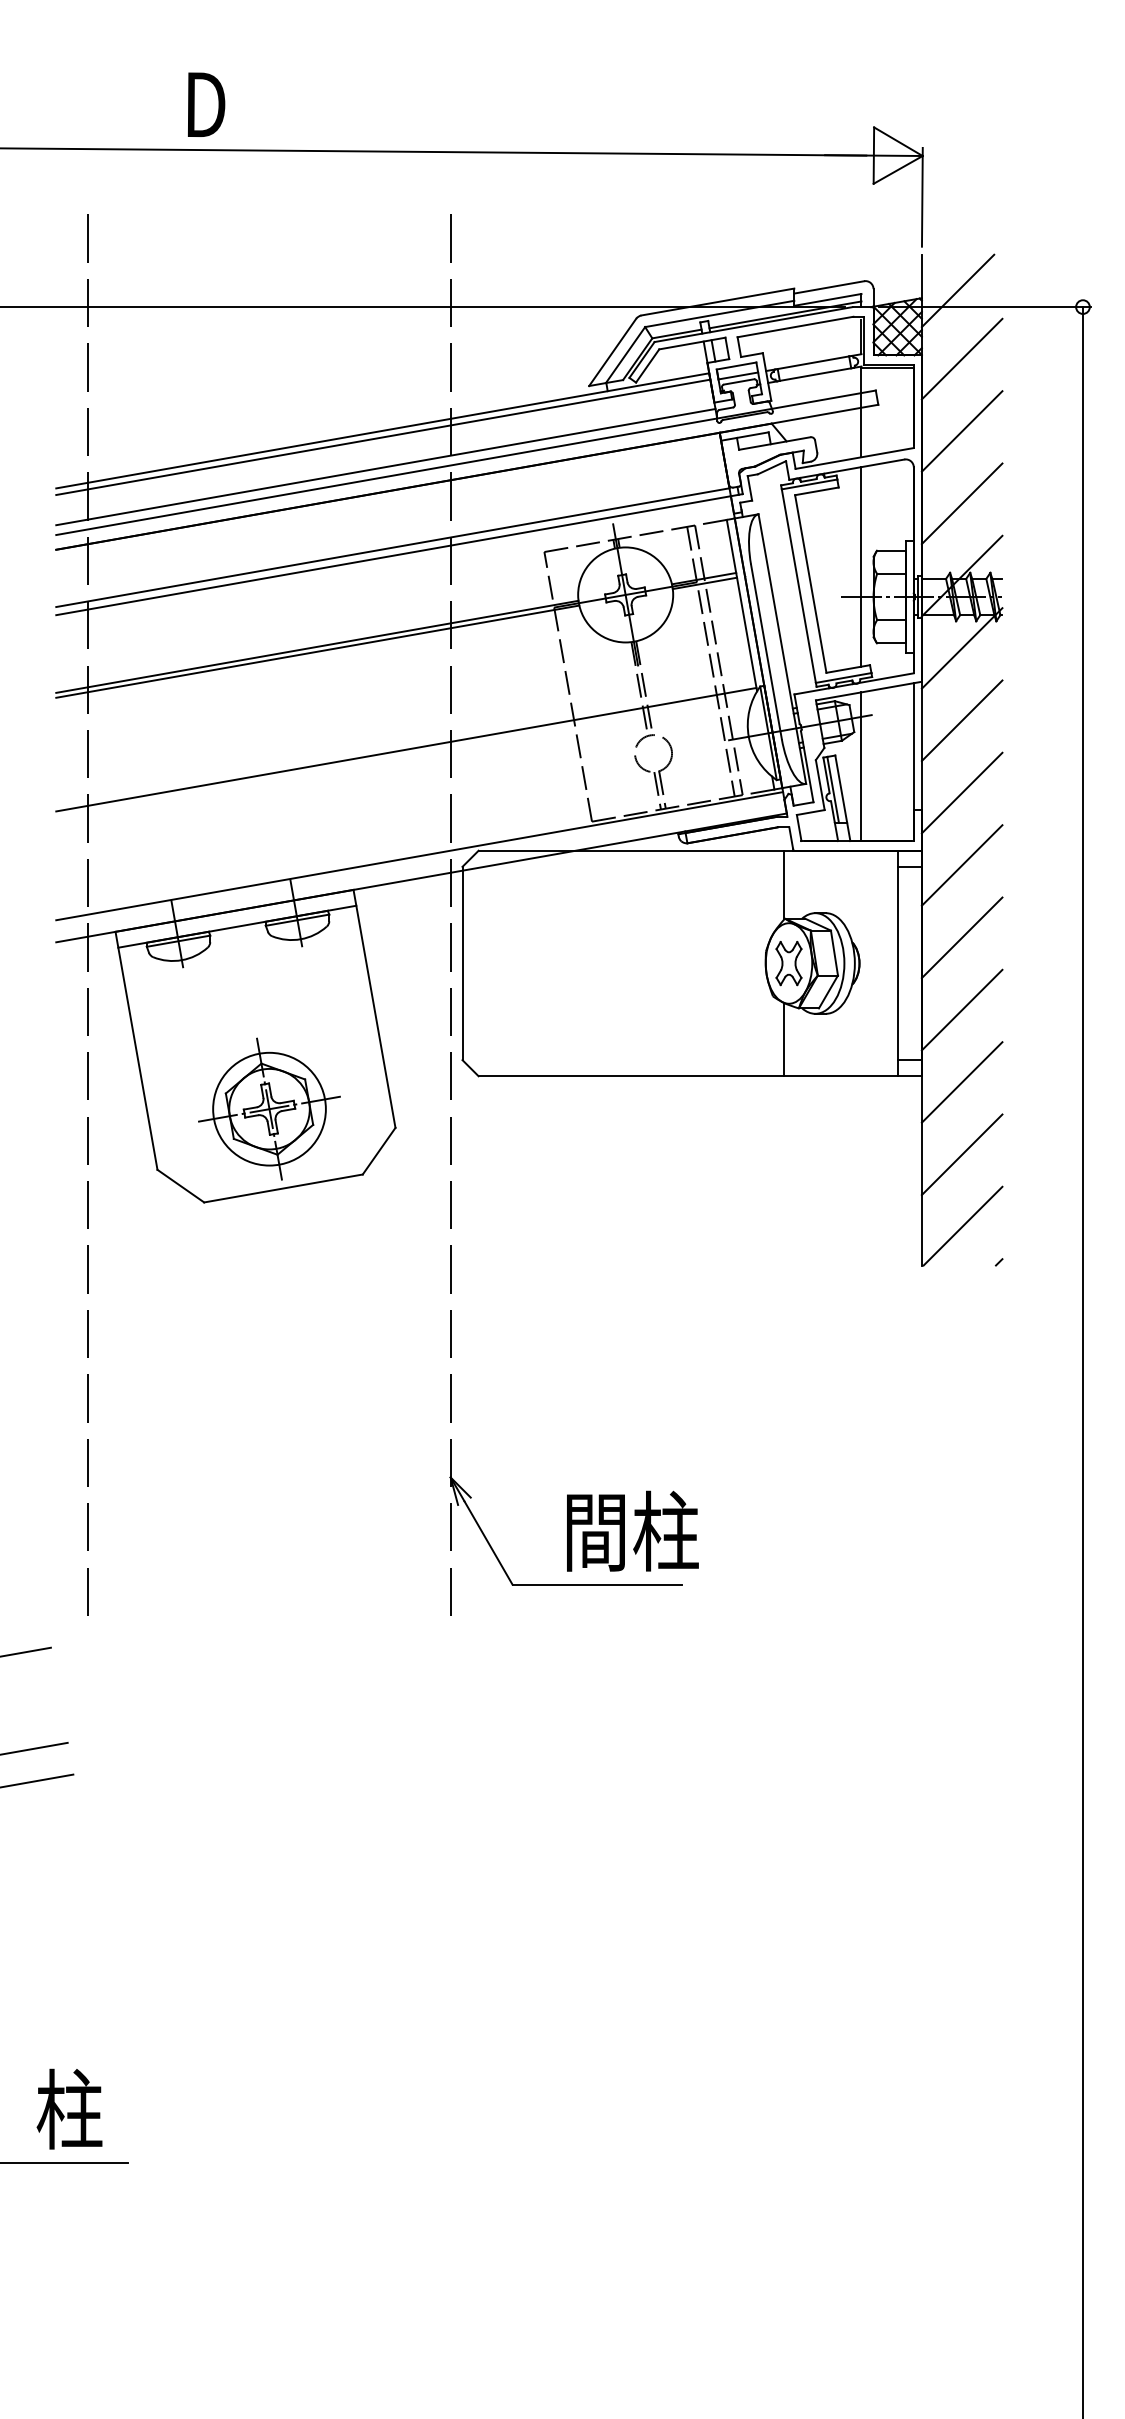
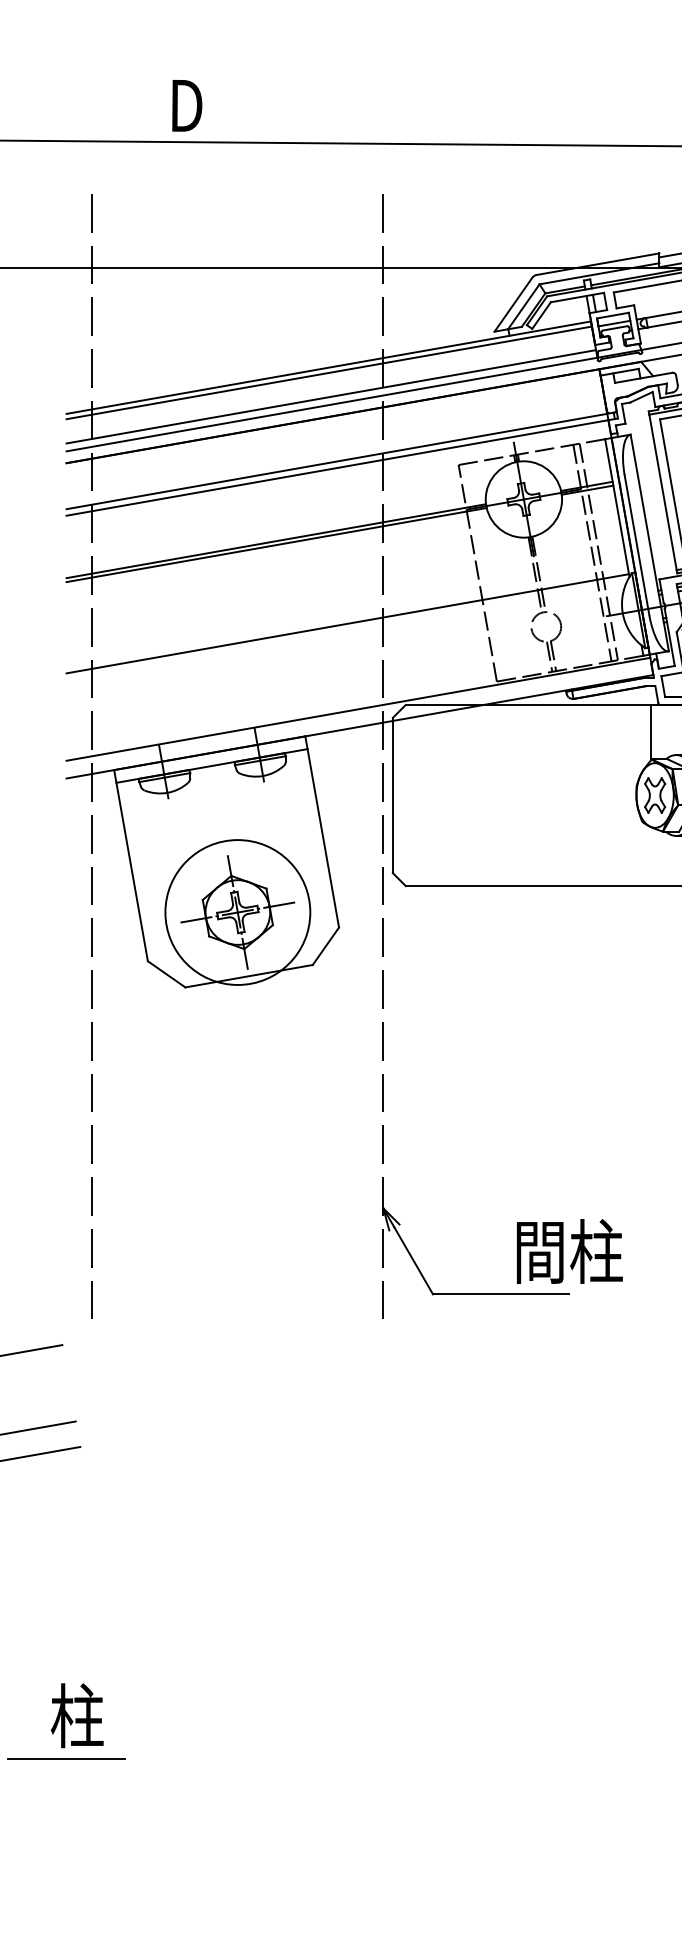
line: (784, 1039) -> (651, 856), removed
circle: (269, 1108) -> (237, 911), size x1.6
text: (632, 1530) -> (569, 1250), moved

